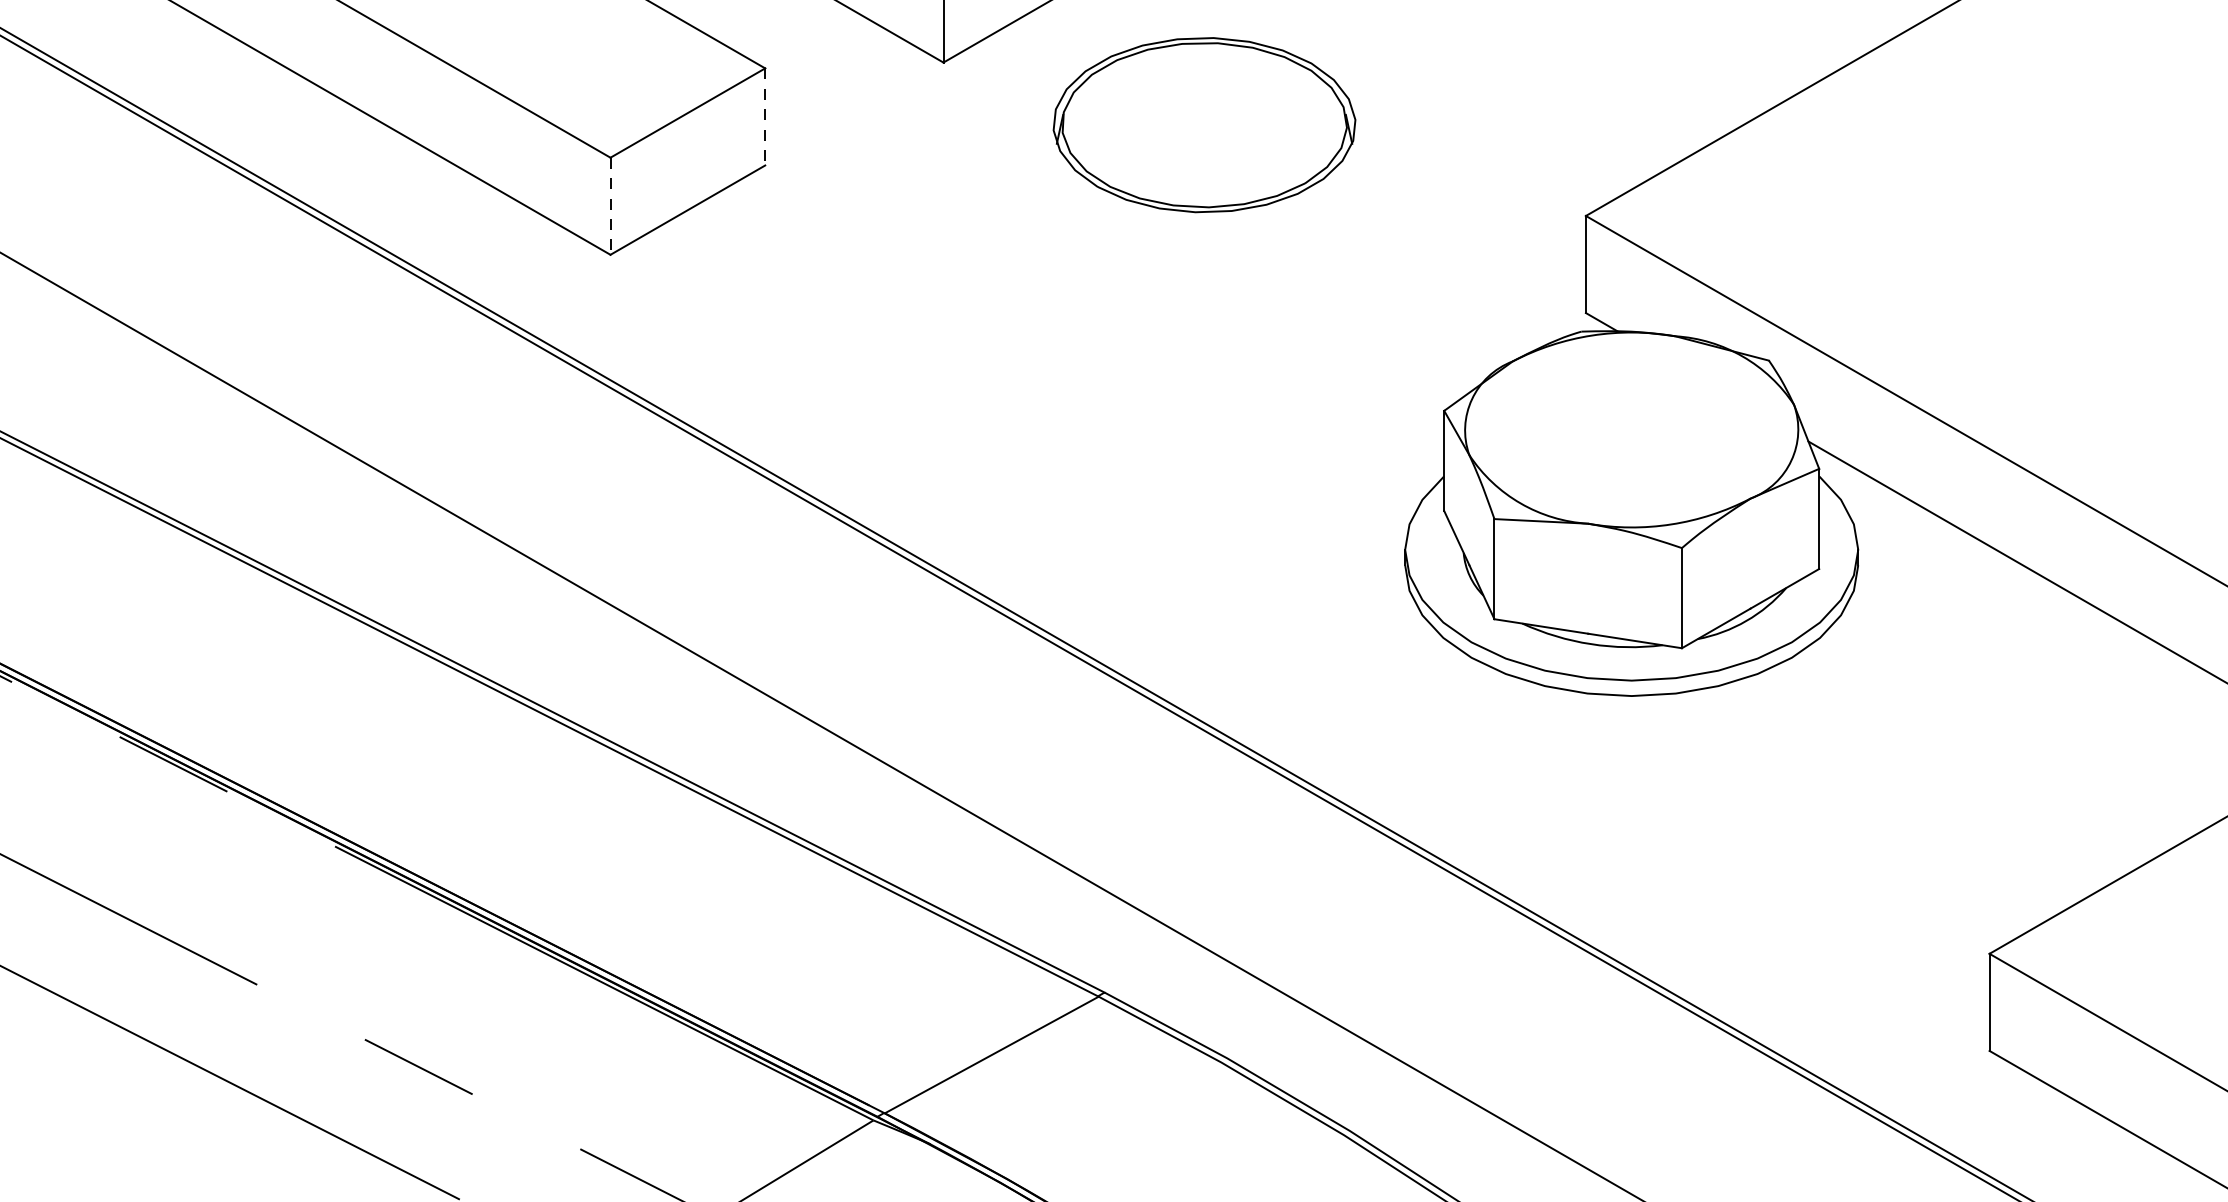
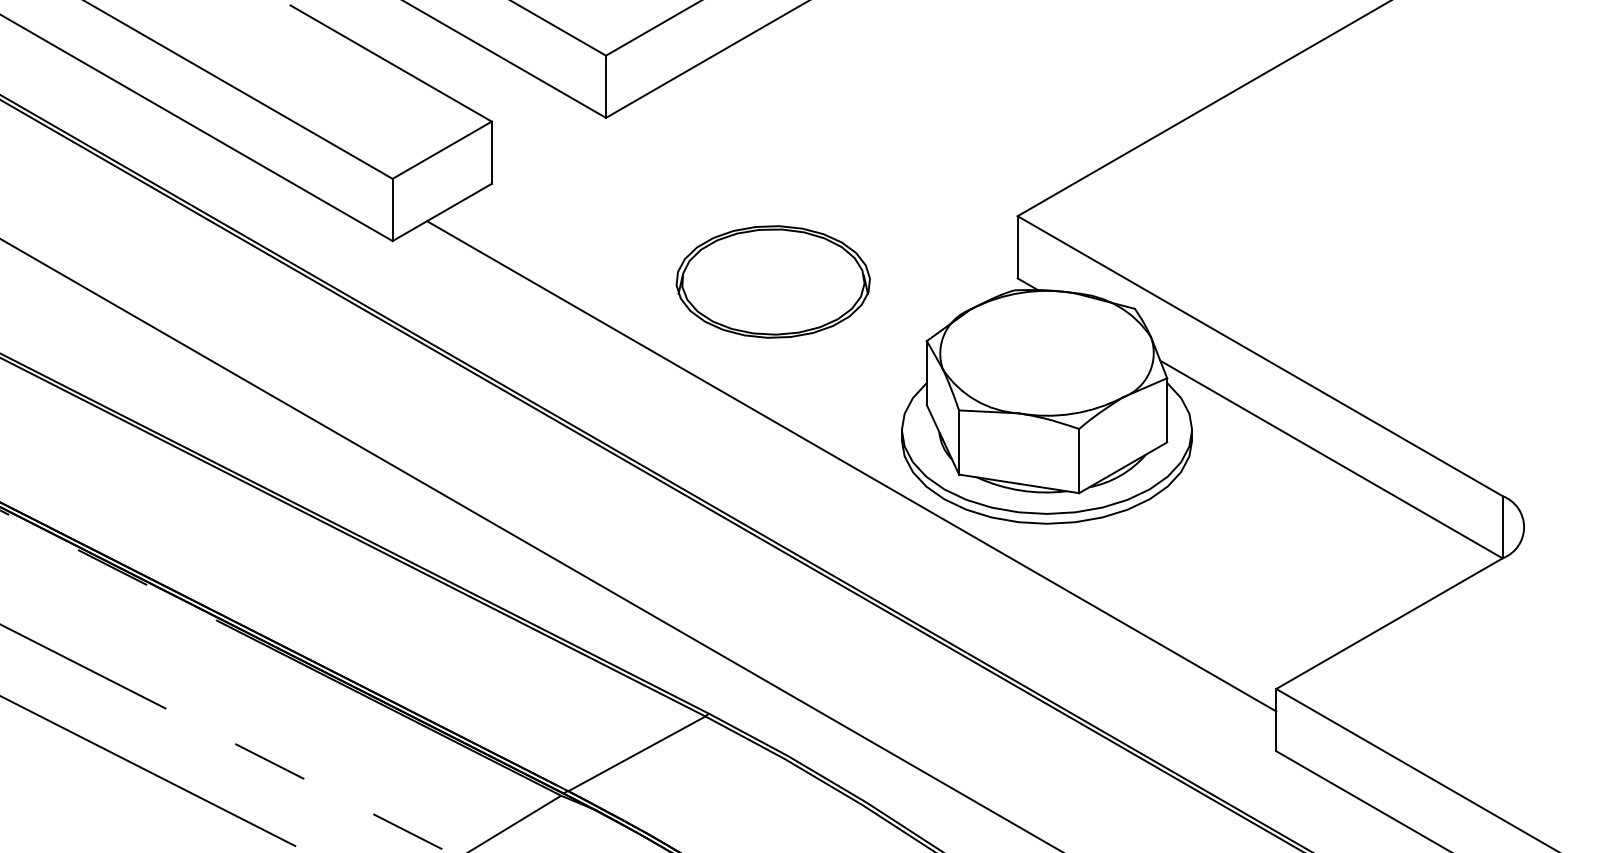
line: (764, 118) -> (491, 153), dashed -> solid
part: (1203, 124) -> (772, 281), moved
line: (610, 207) -> (392, 210), dashed -> solid
line: (1326, 606) -> (851, 466), added

